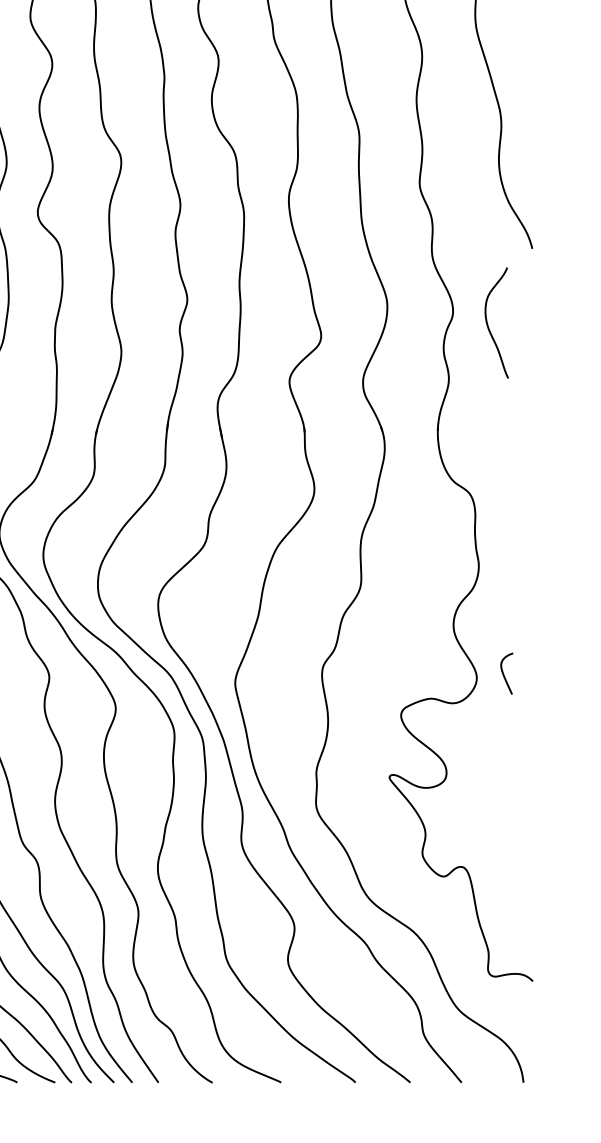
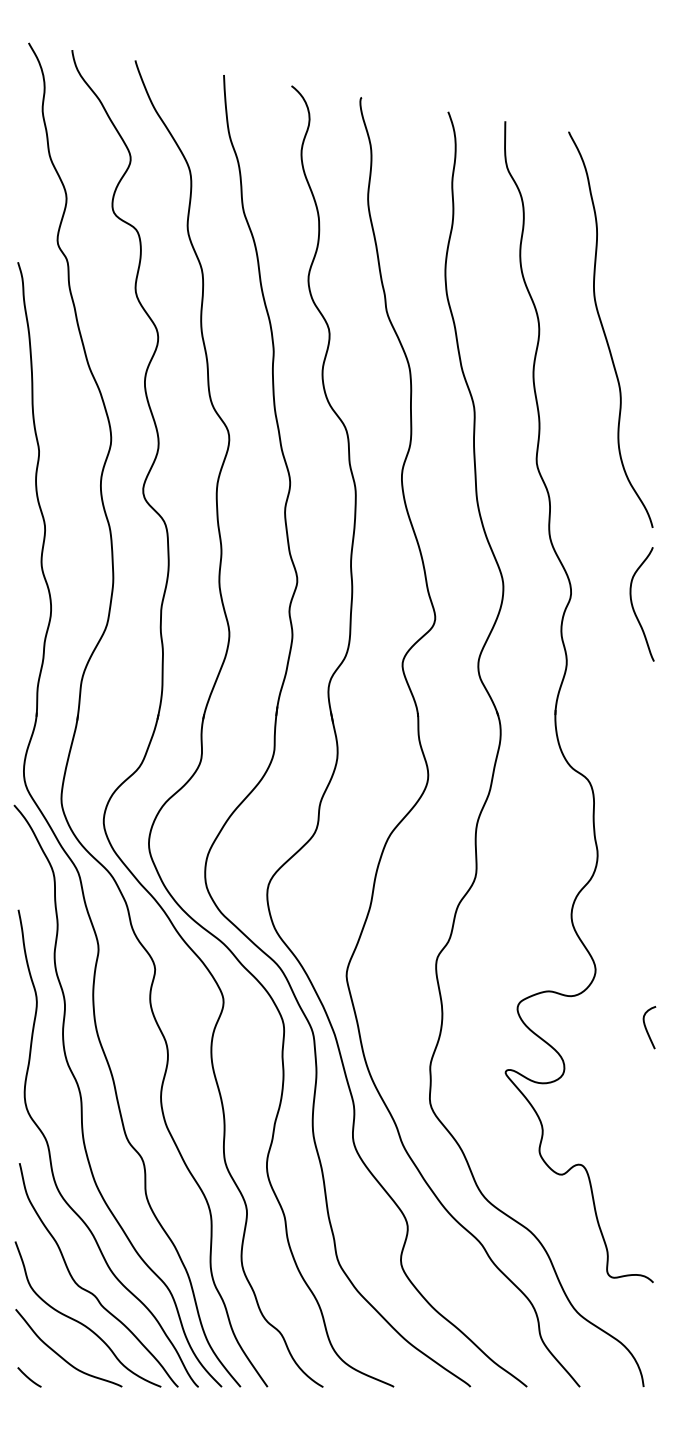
curve: (488, 324) -> (633, 605), moved
curve: (504, 675) -> (647, 1029), moved

